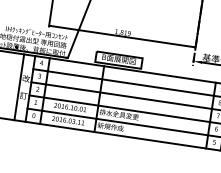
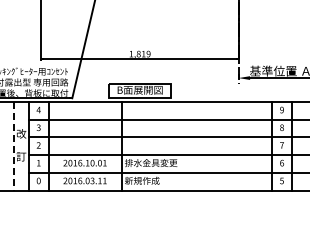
line: (18, 87) -> (13, 146), solid -> dashed

